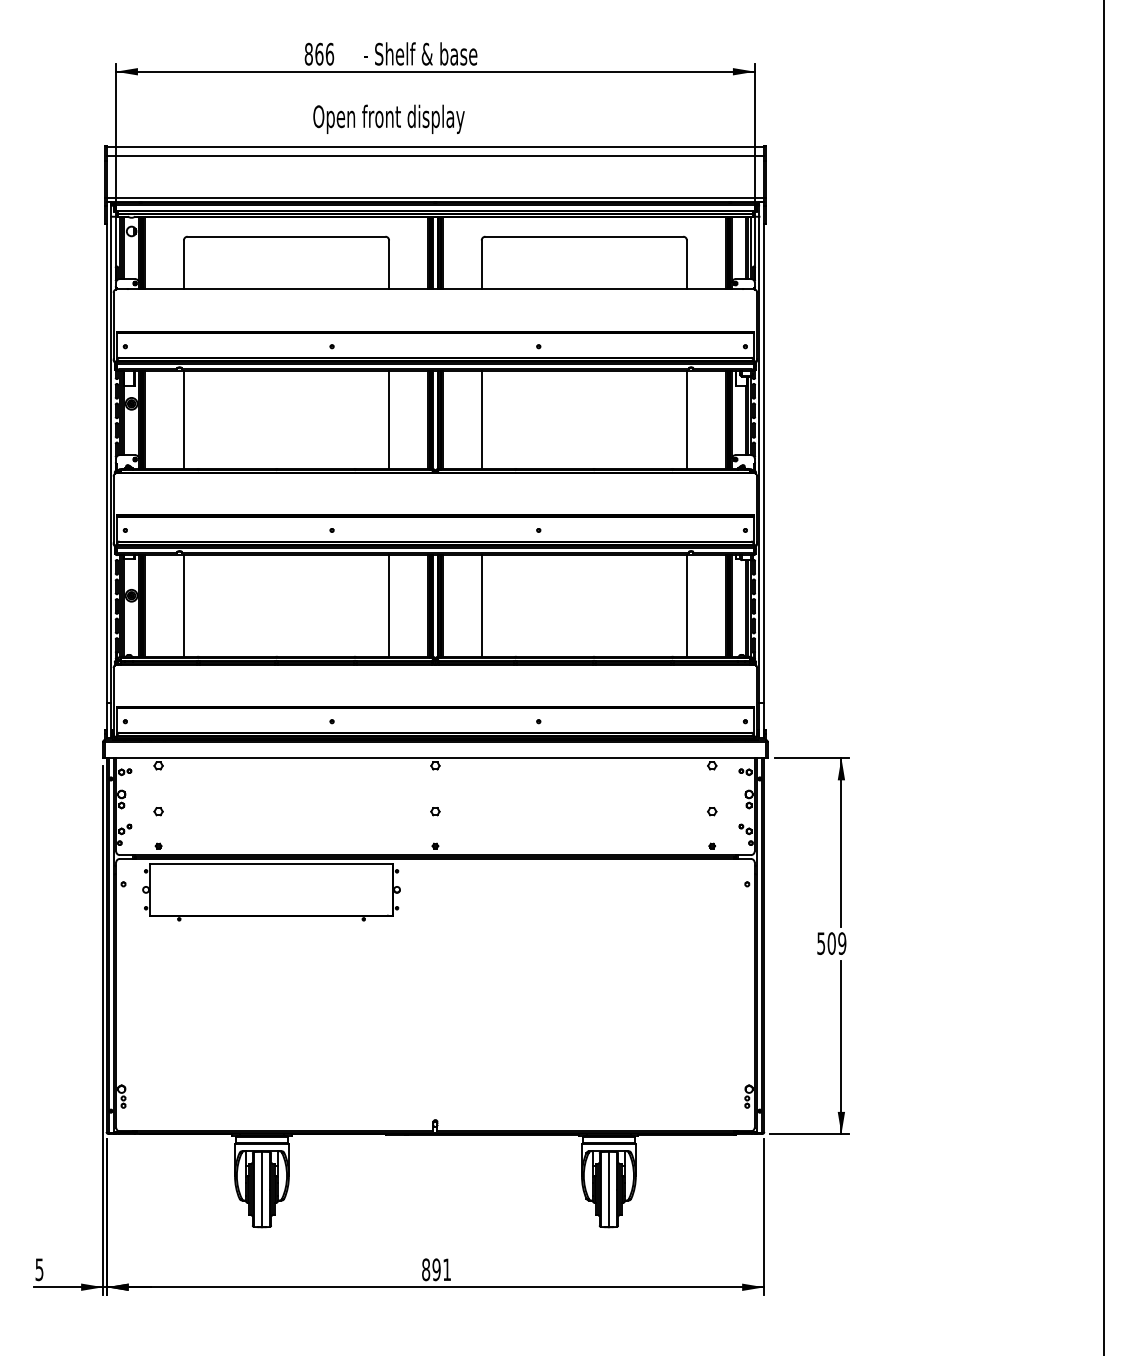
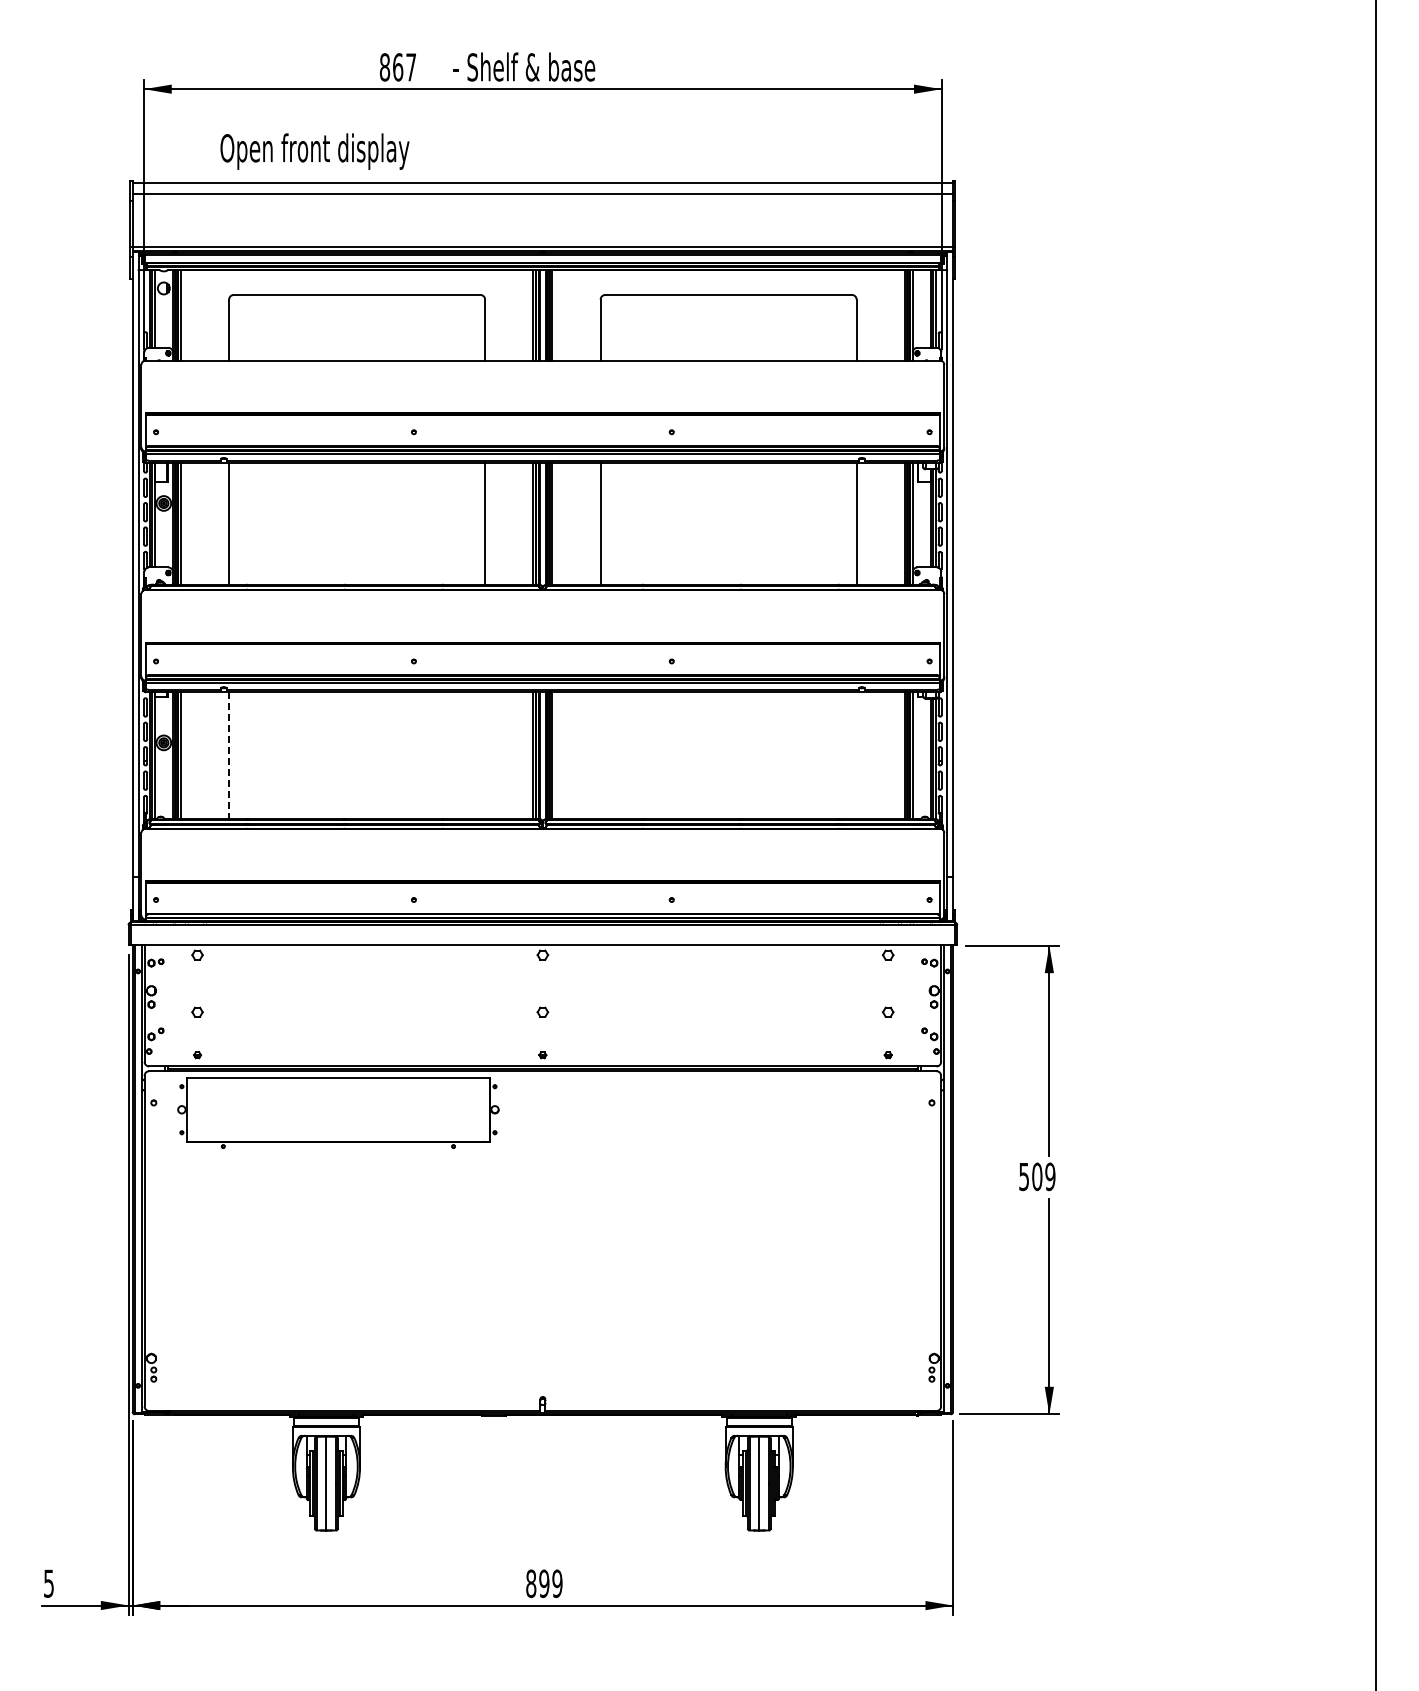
text: (330, 54) -> (411, 67), 866 -> 867
text: (388, 119) -> (314, 151), moved
line: (184, 605) -> (229, 755), solid -> dashed
line: (389, 605) -> (485, 754), removed
line: (481, 605) -> (600, 754), removed
line: (686, 605) -> (856, 754), removed
text: (447, 1269) -> (557, 1583), 891 -> 899

